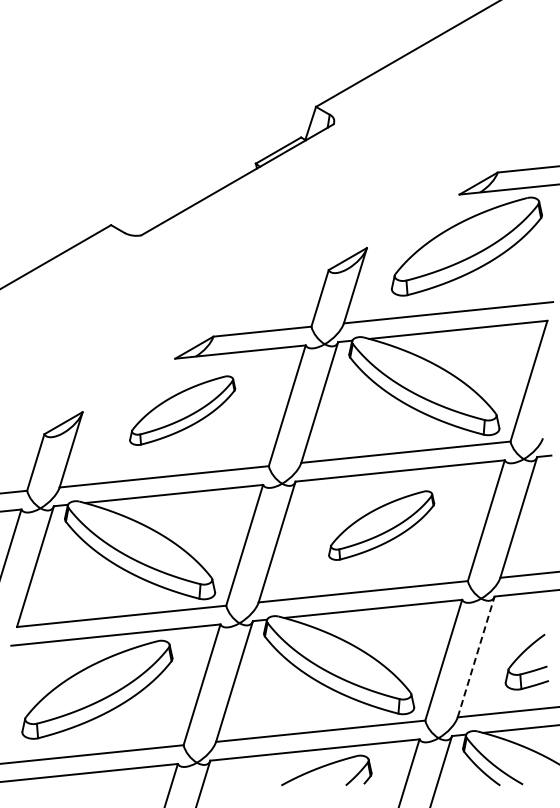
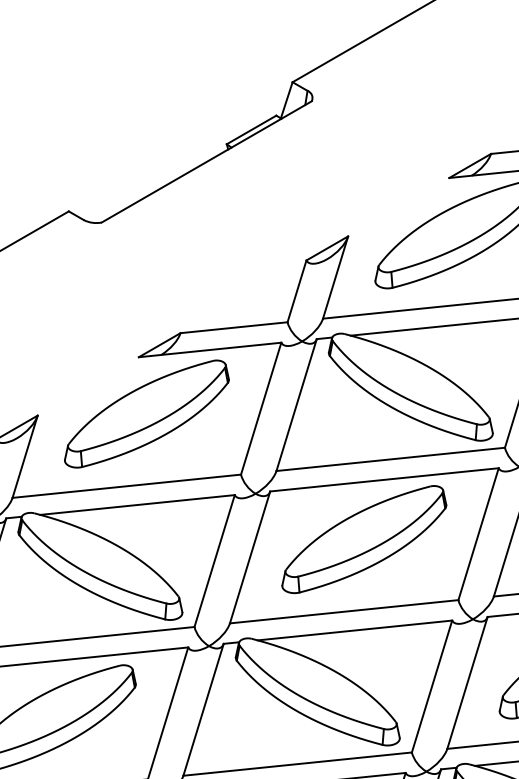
part: (182, 410) -> (146, 413), size x1.43
part: (381, 525) -> (364, 539), size x1.43
line: (476, 656) -> (467, 682), dashed -> solid

